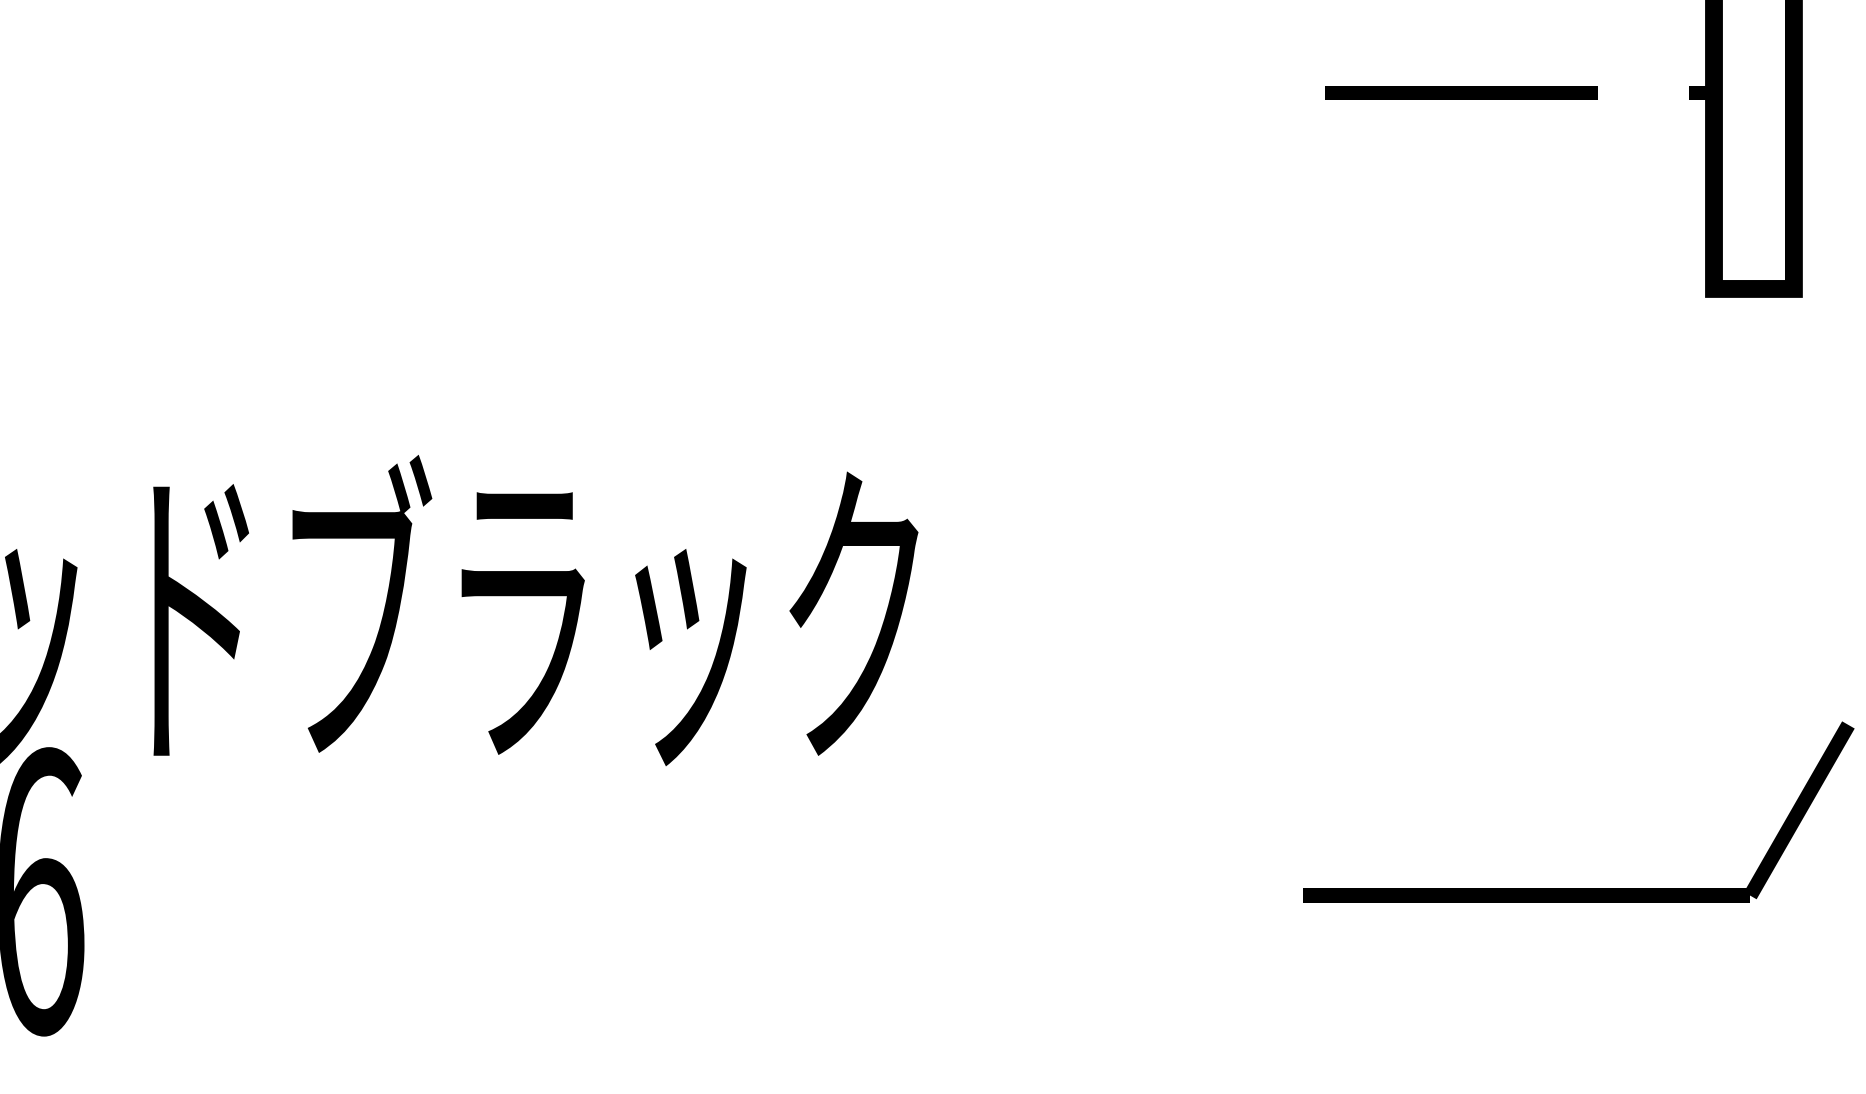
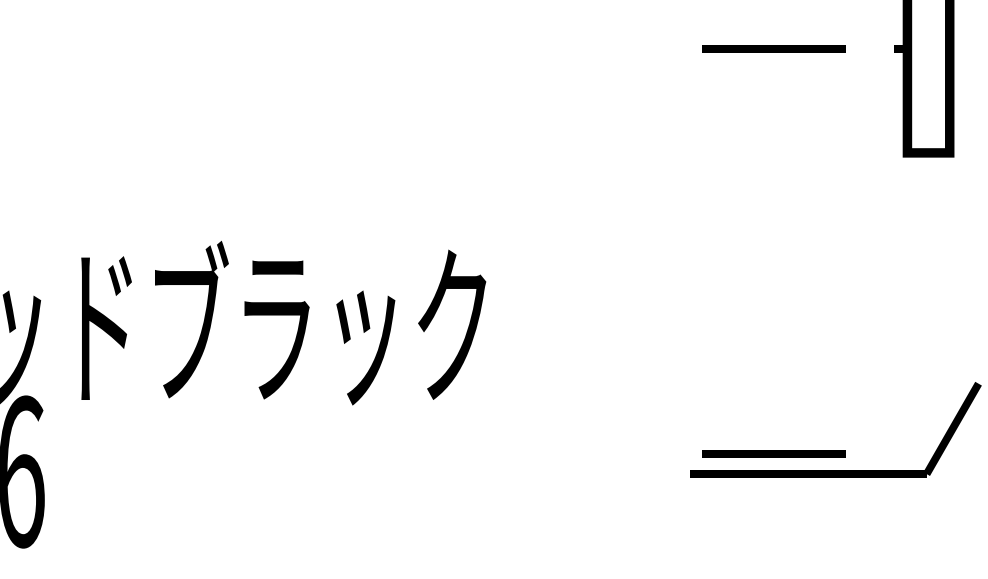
line: (1461, 856) -> (773, 453), added

